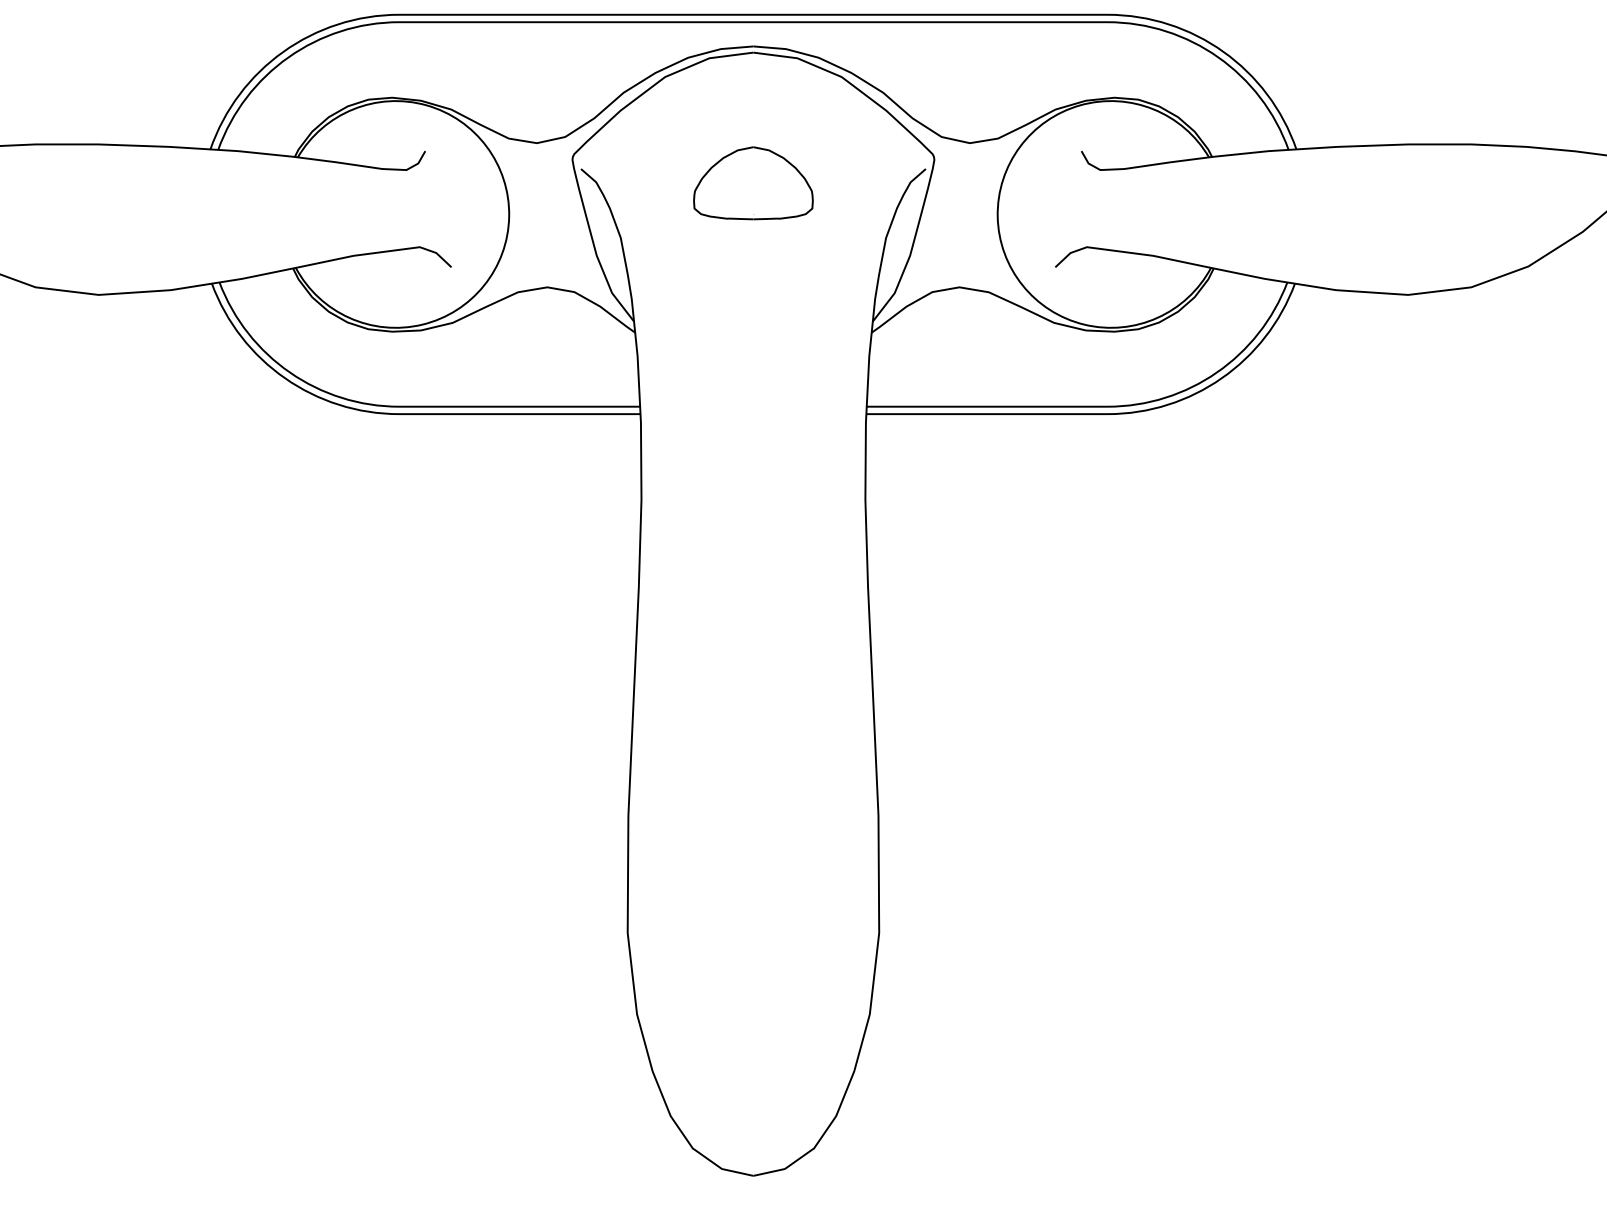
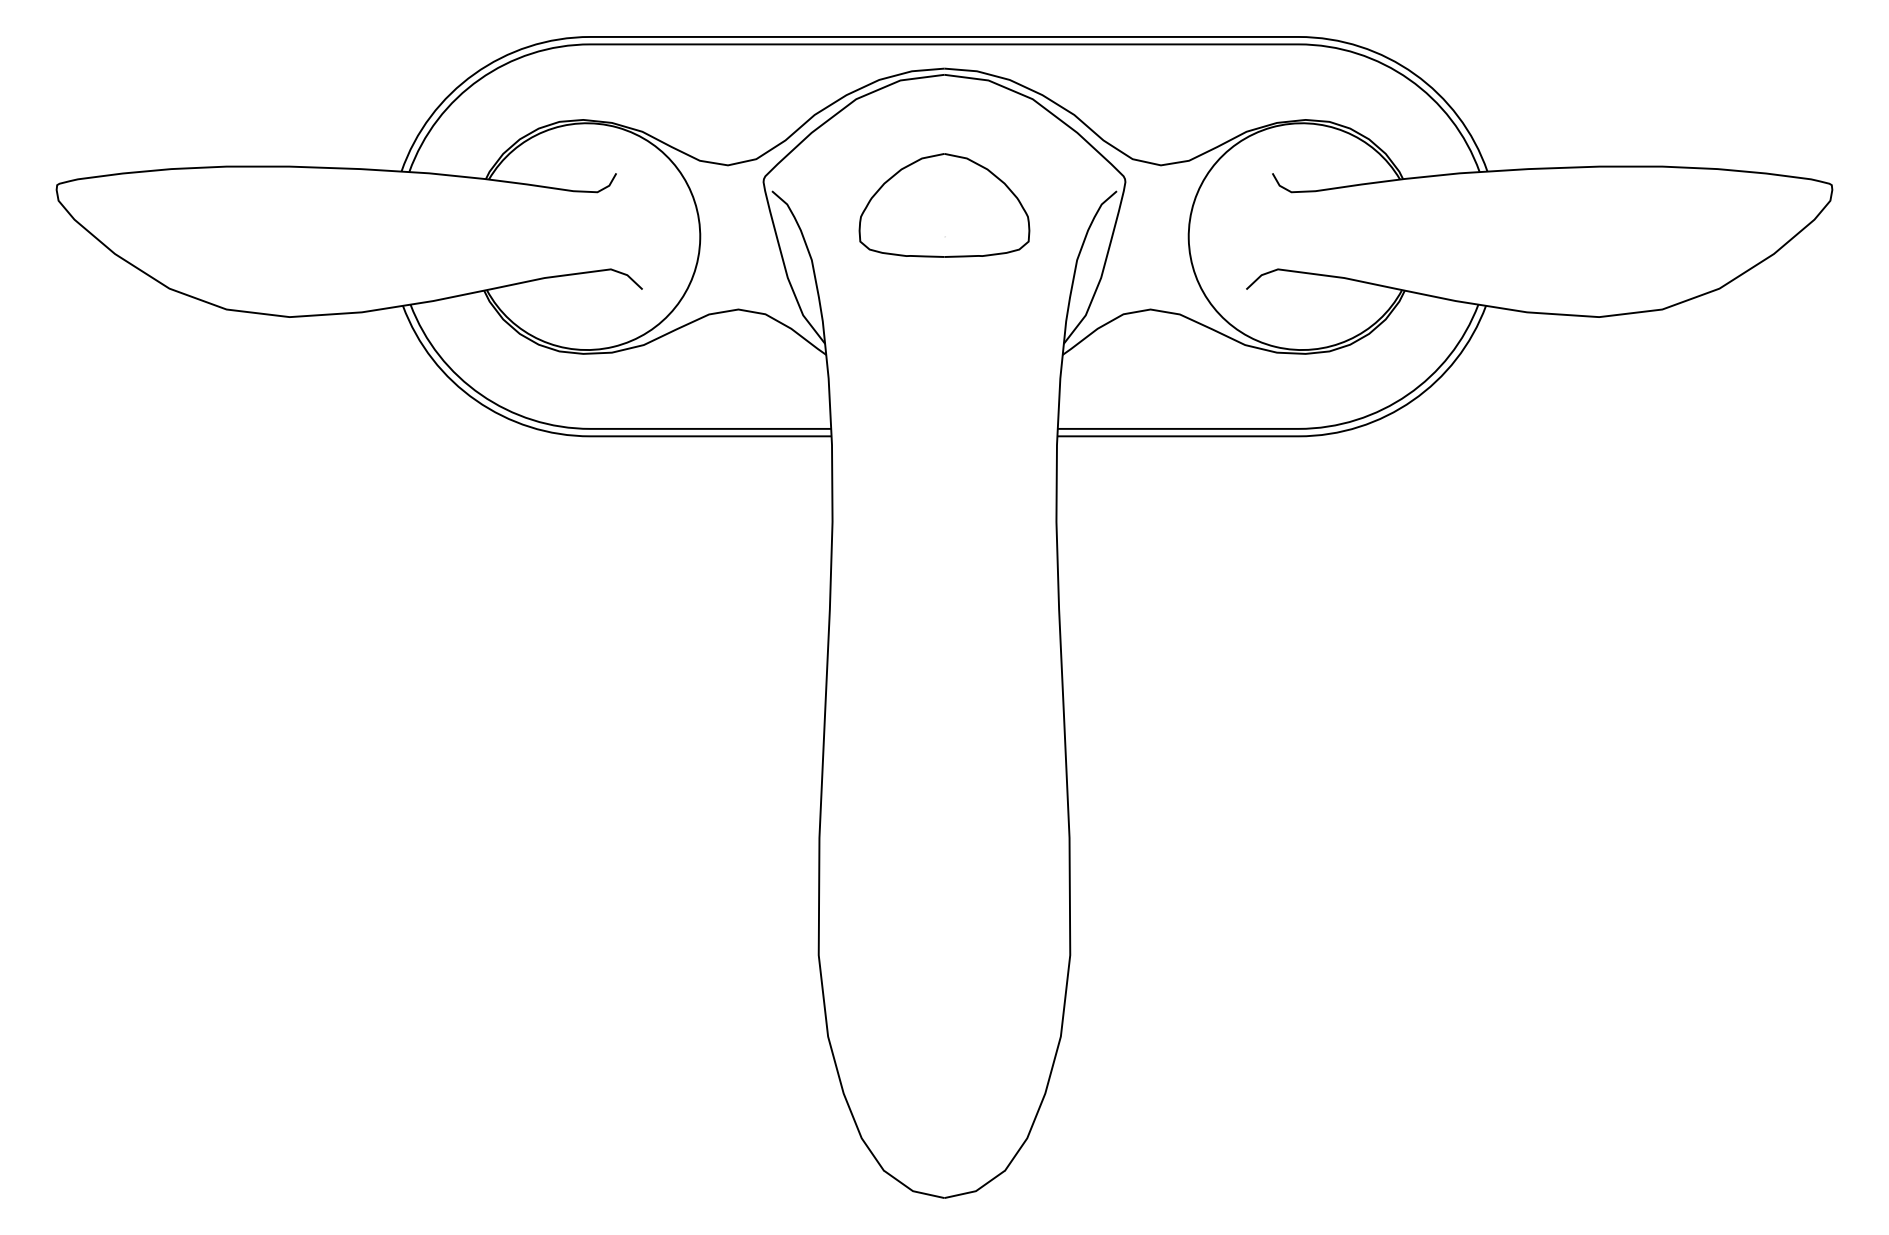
part: (753, 183) -> (944, 205), size x1.43

